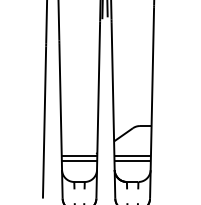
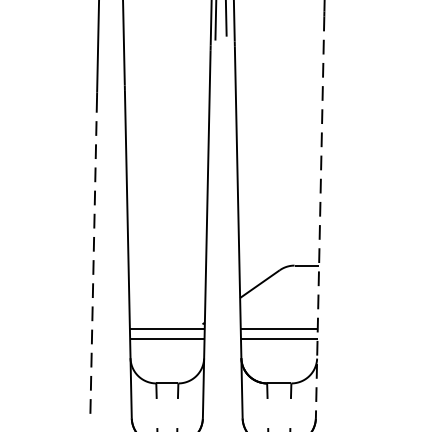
line: (152, 103) -> (321, 218), solid -> dashed
line: (44, 123) -> (93, 260), solid -> dashed

